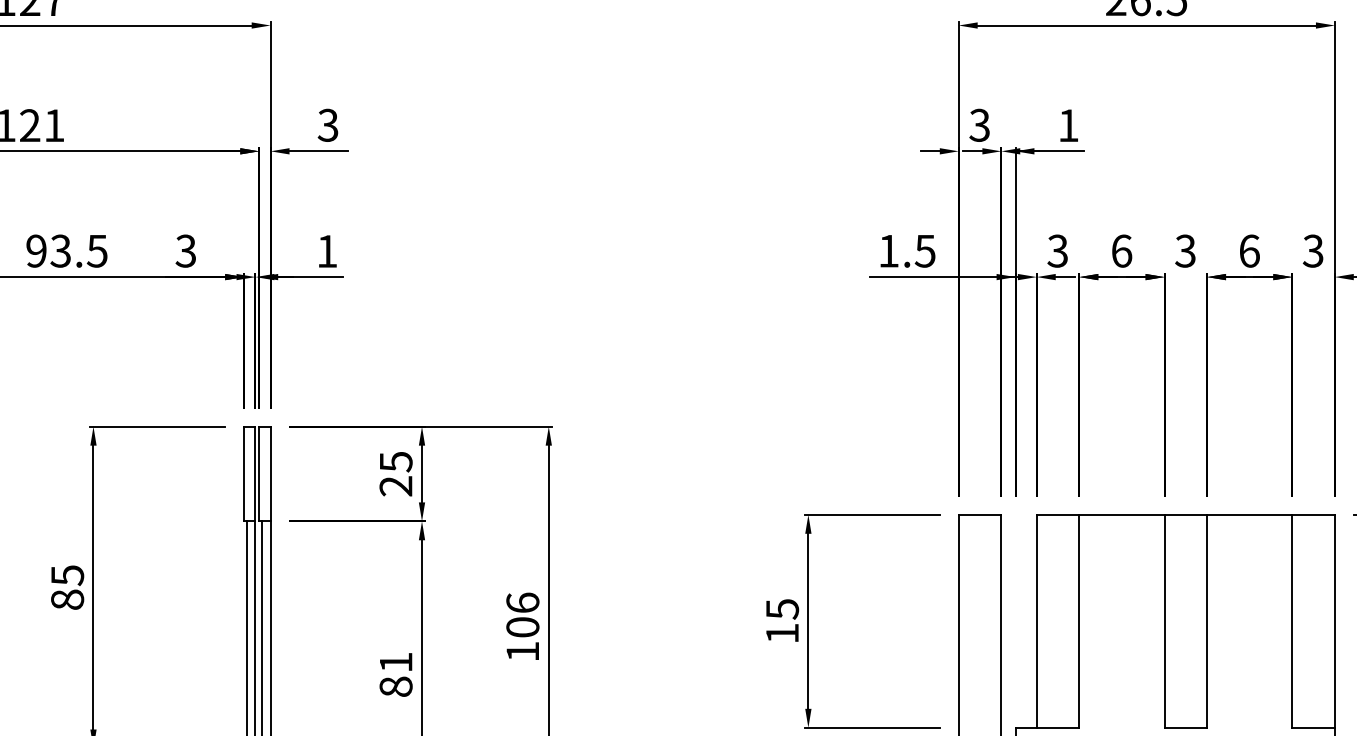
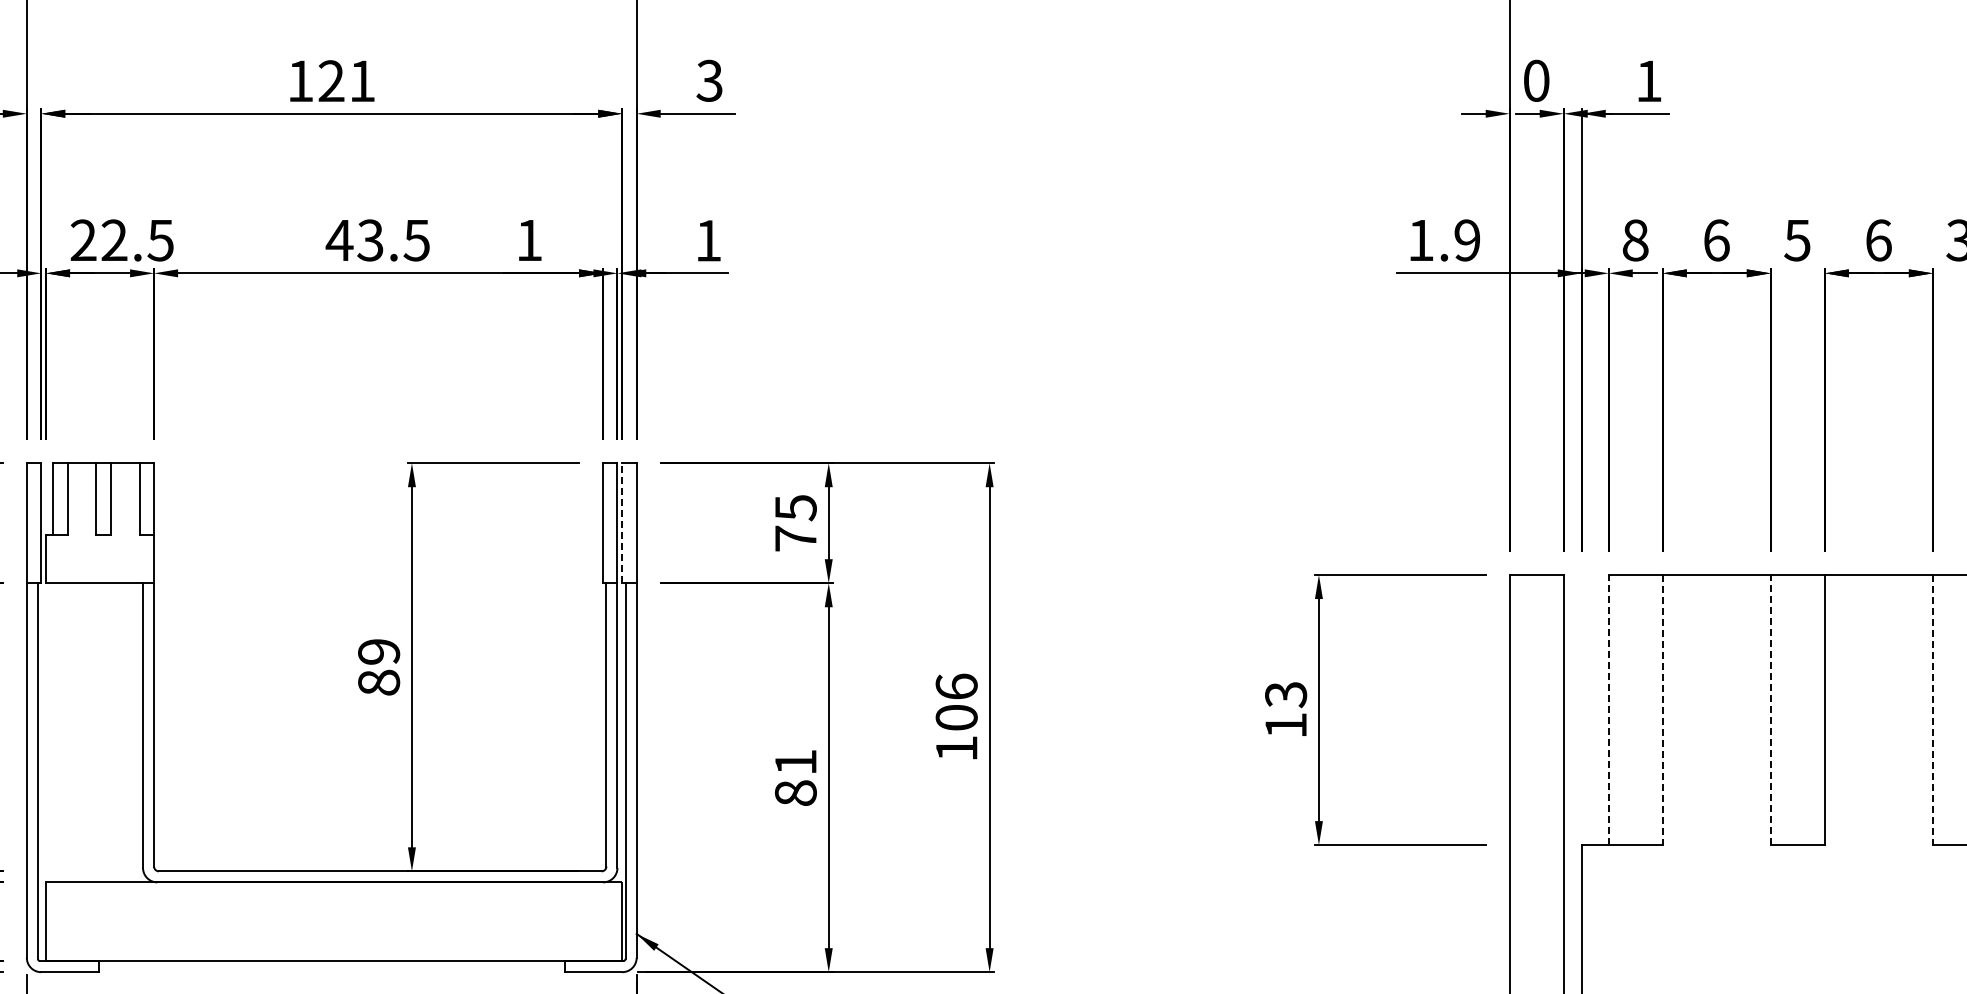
text: (979, 125) -> (1536, 80), 3 -> 0
text: (36, 251) -> (339, 240), 93.5 -> 43.5
text: (185, 251) -> (528, 240), 3 -> 1
text: (925, 251) -> (1467, 240), 1.5 -> 1.9
text: (1057, 251) -> (1635, 240), 3 -> 8
text: (1185, 251) -> (1797, 240), 3 -> 5
line: (259, 473) -> (622, 522), solid -> dashed
text: (395, 486) -> (795, 538), 25 -> 75
text: (67, 575) -> (379, 652), 85 -> 89
text: (782, 609) -> (1285, 694), 15 -> 13
line: (1036, 620) -> (1608, 709), solid -> dashed
line: (1164, 620) -> (1770, 709), solid -> dashed
line: (1079, 621) -> (1662, 710), solid -> dashed
line: (1291, 621) -> (1932, 710), solid -> dashed

